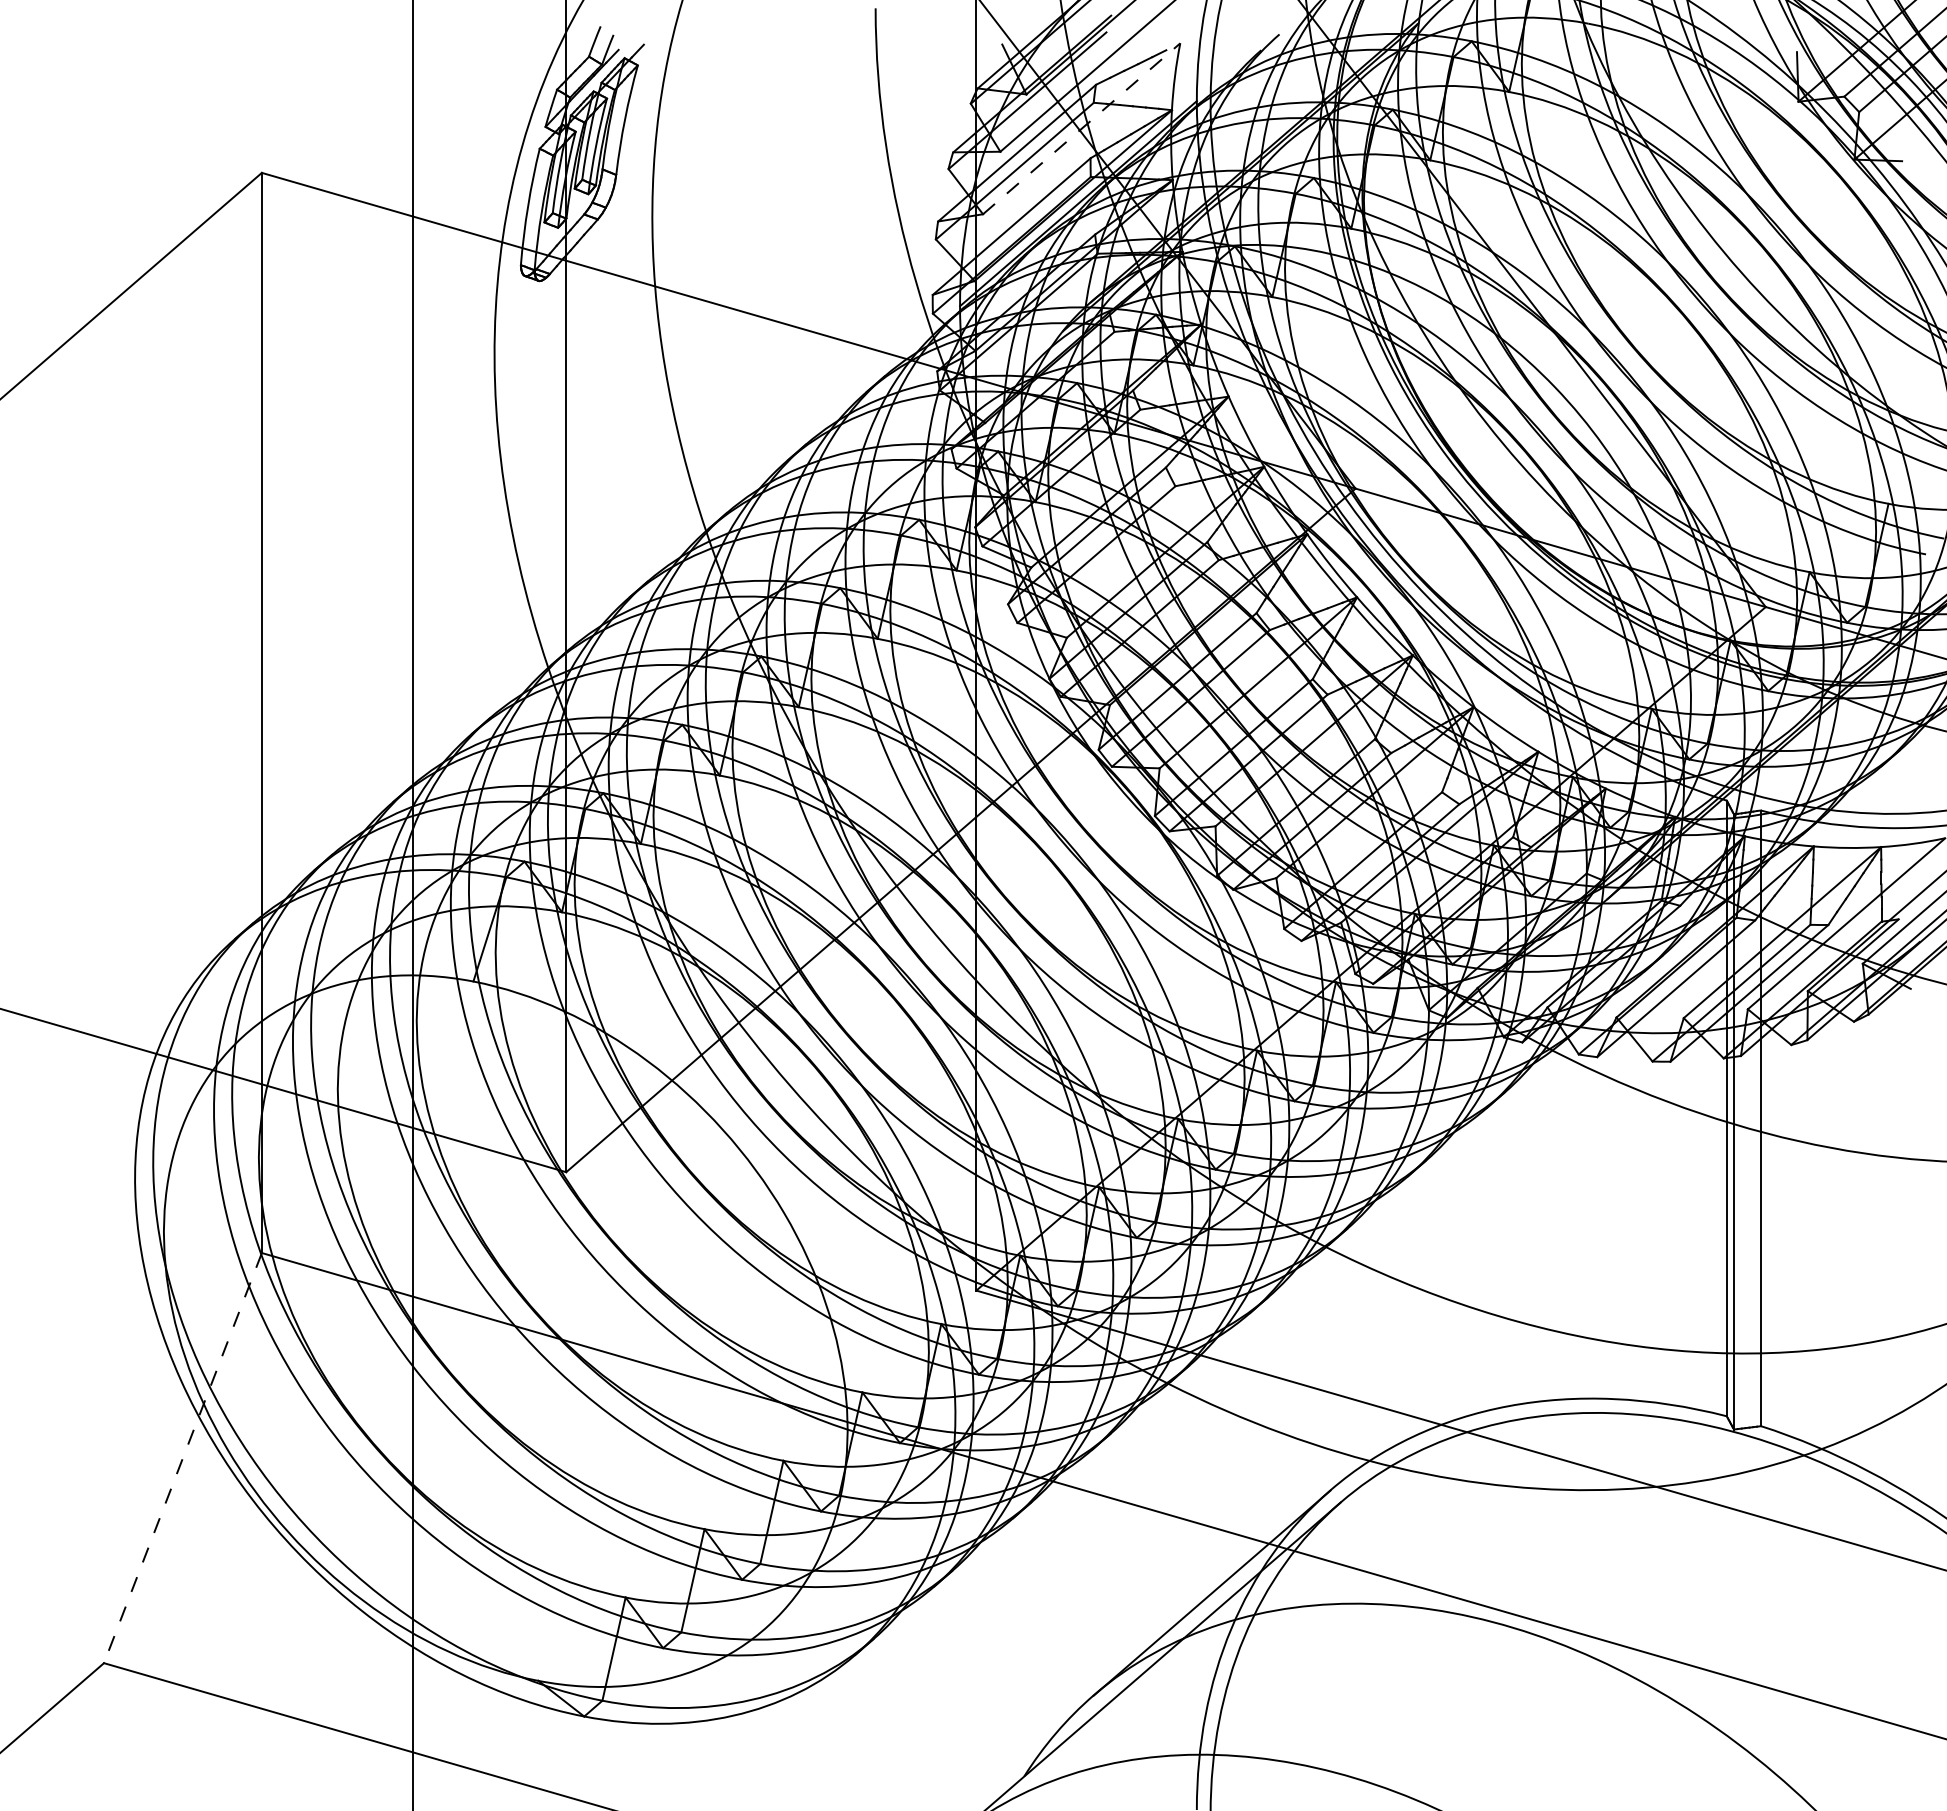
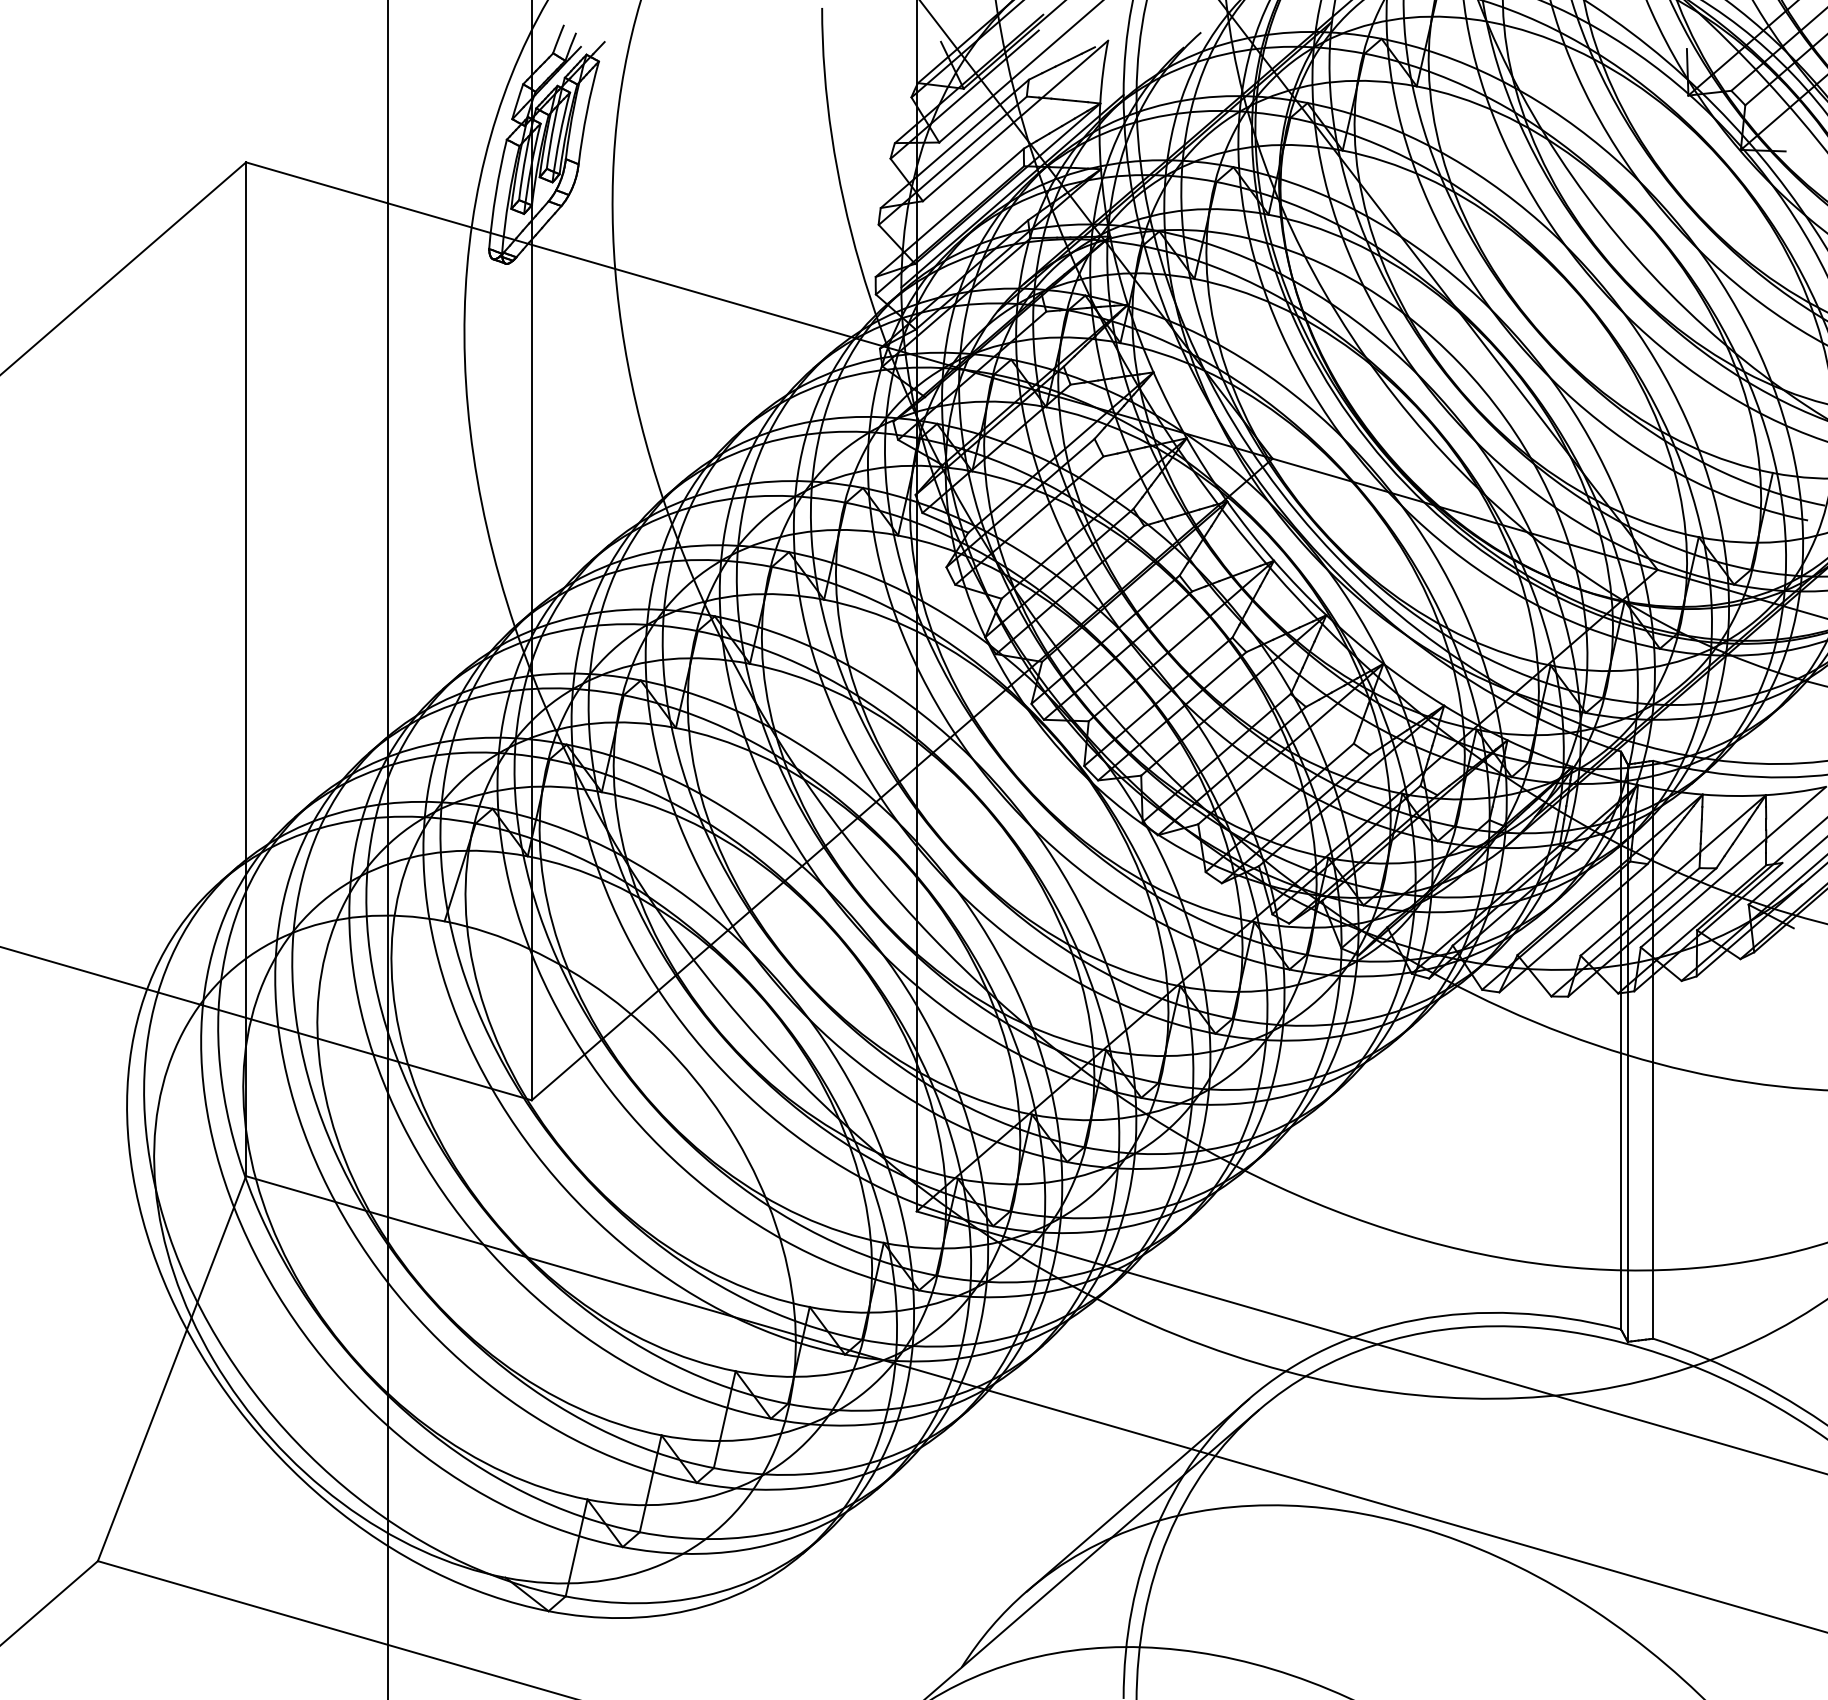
line: (1081, 128) -> (1015, 120), dashed -> solid
line: (182, 1458) -> (171, 1369), dashed -> solid

